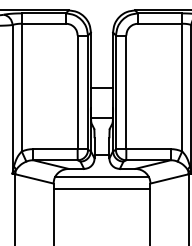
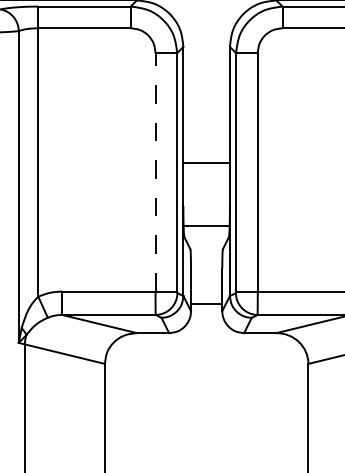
line: (77, 92) -> (155, 172), solid -> dashed
line: (102, 177) -> (207, 351), removed
line: (101, 188) -> (205, 374), removed

